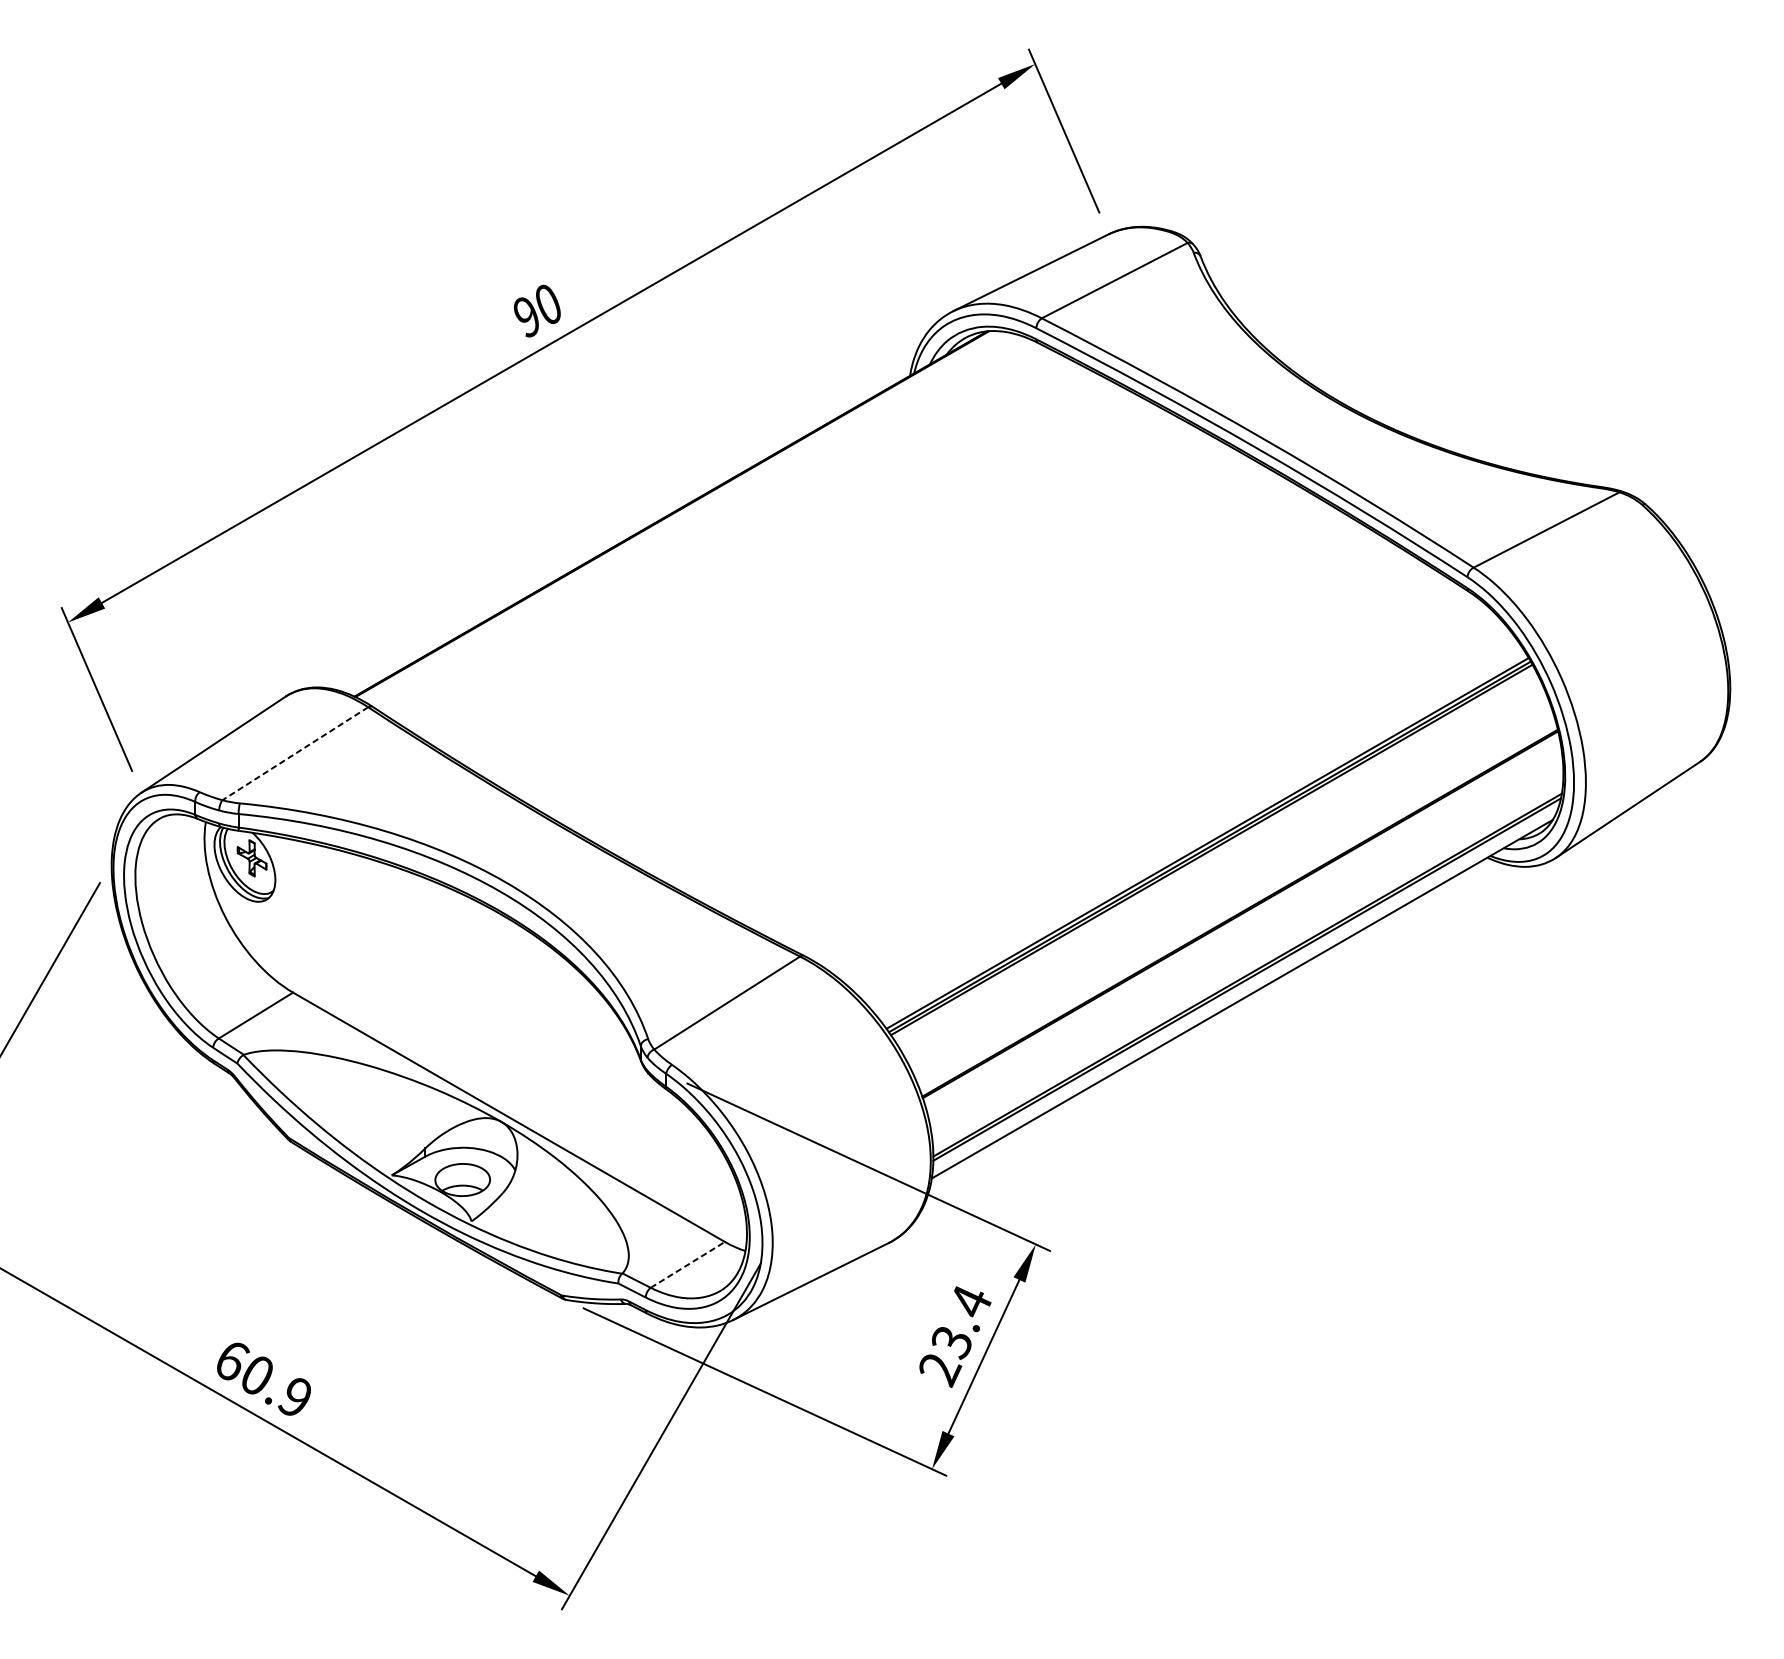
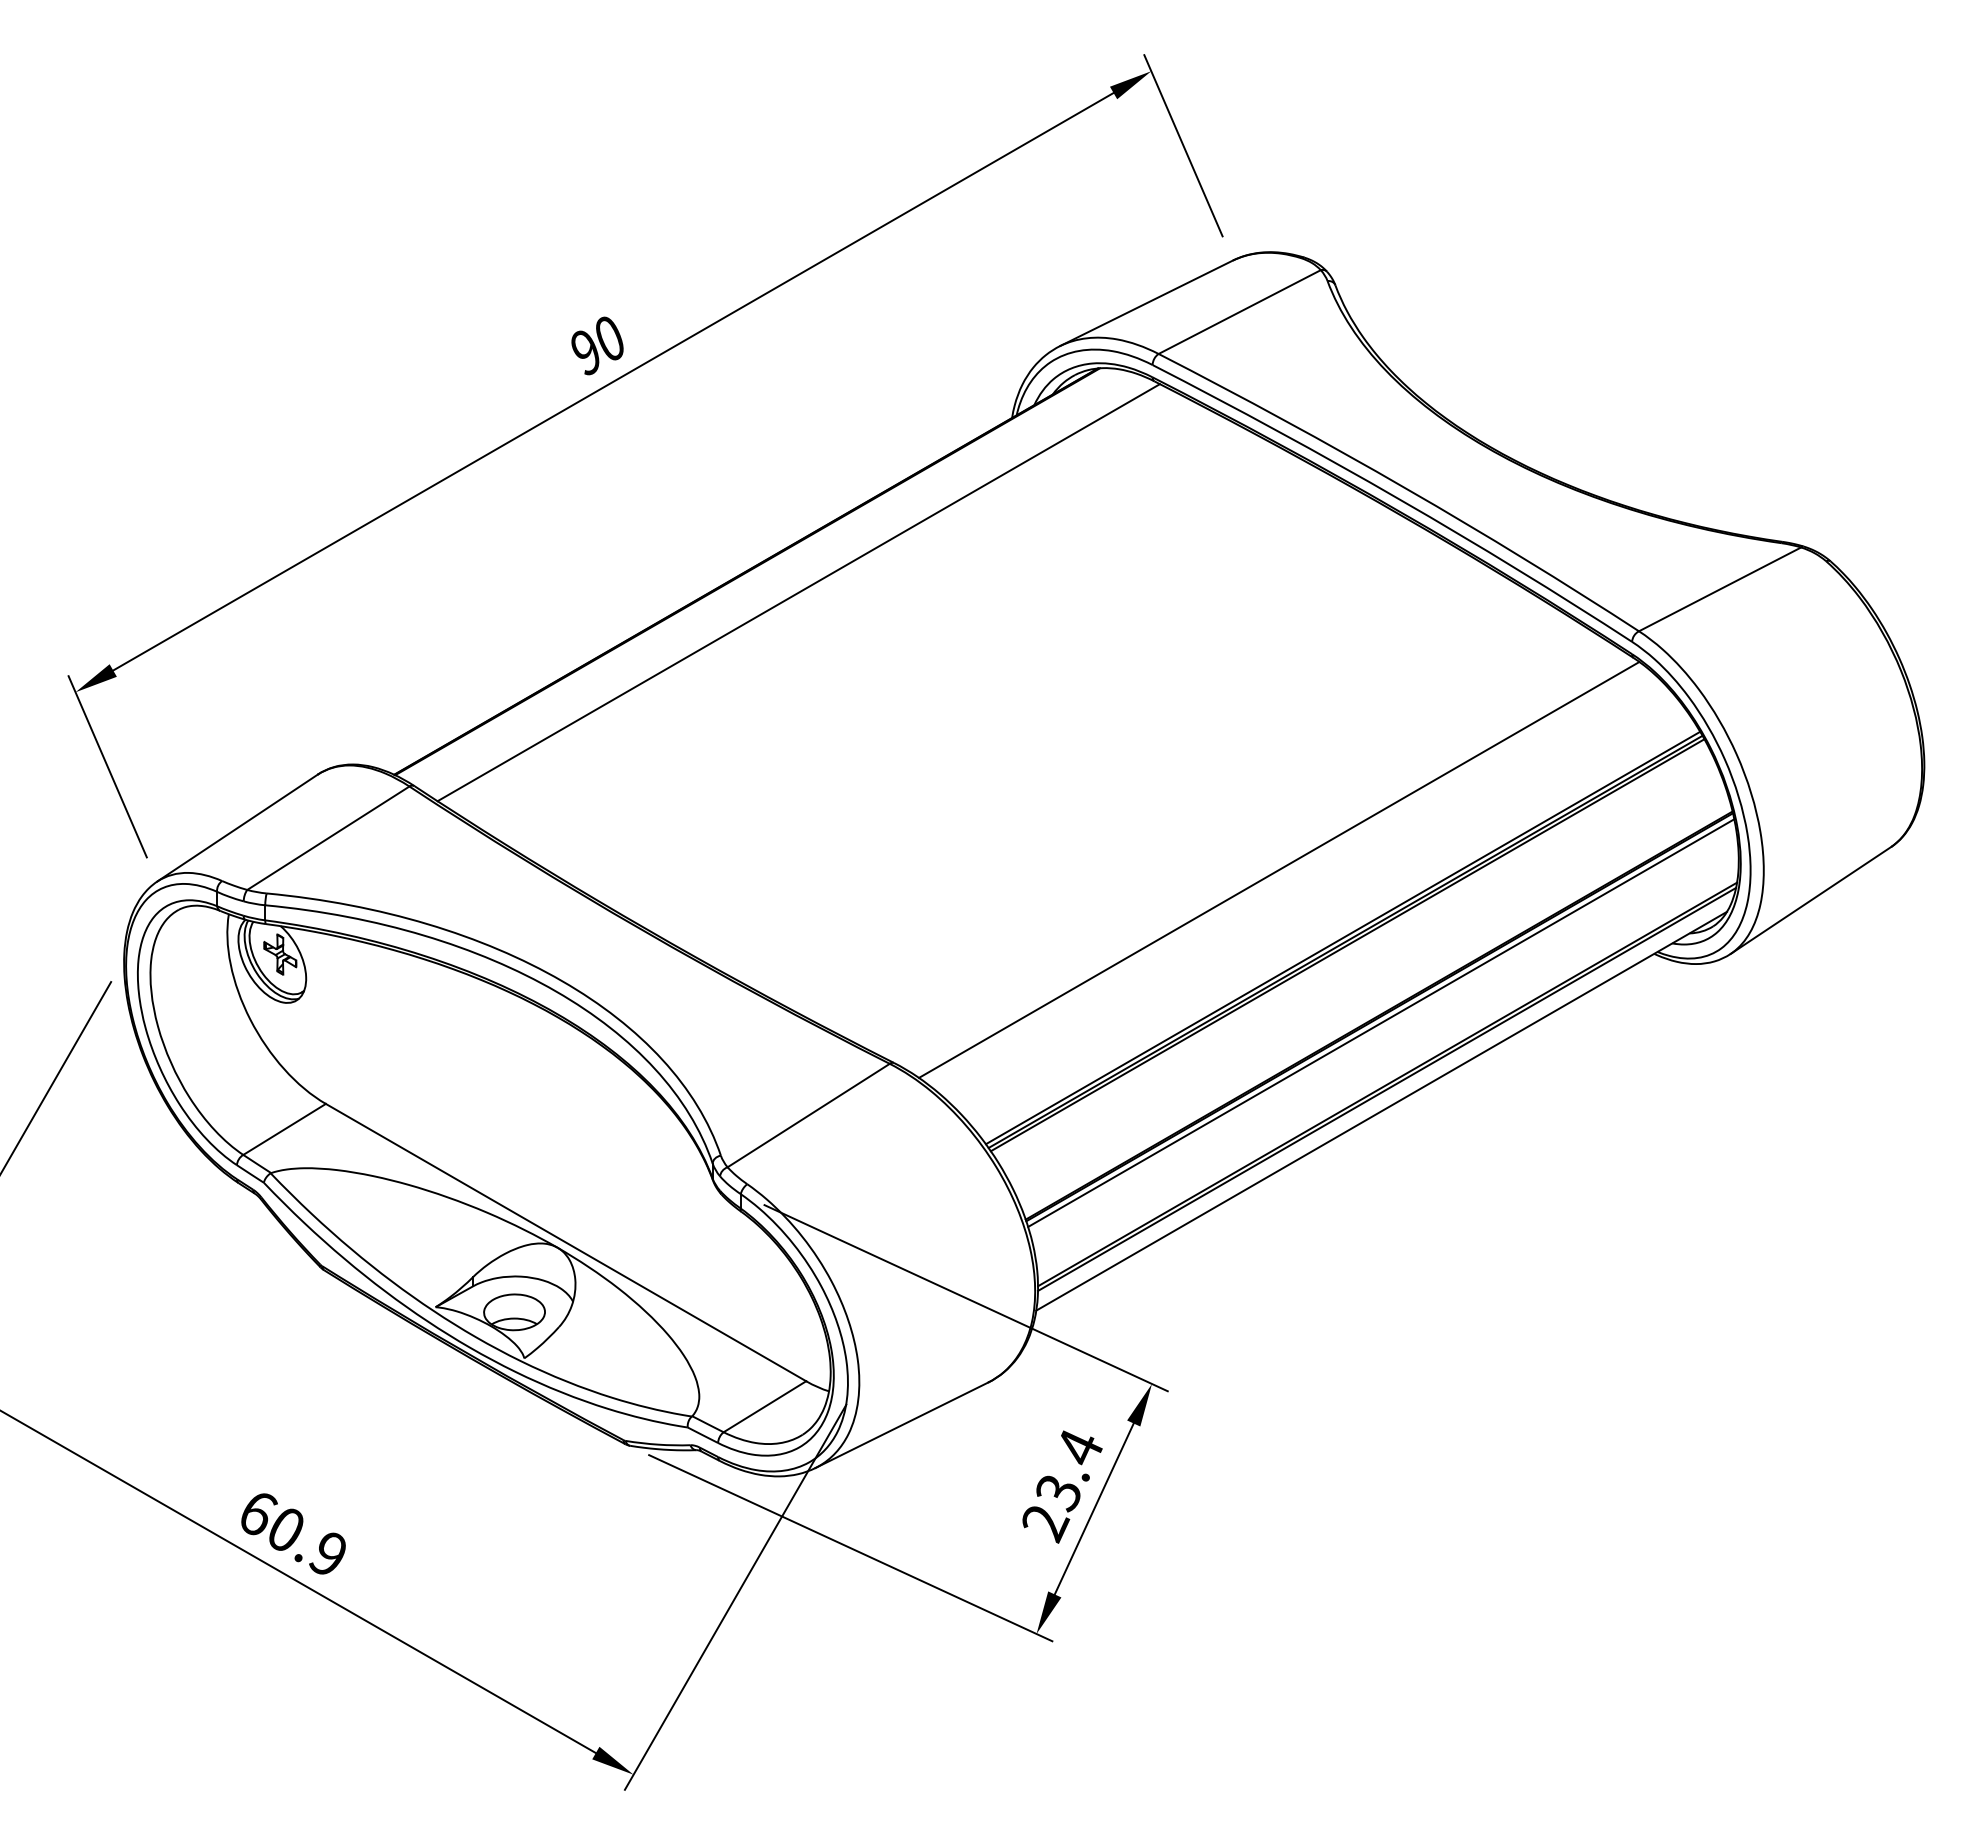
line: (718, 532) -> (798, 592), added
line: (294, 753) -> (327, 838), dashed -> solid
line: (1150, 781) -> (1279, 869), added
line: (1242, 919) -> (1381, 1022), added
line: (687, 1264) -> (764, 1406), dashed -> solid

